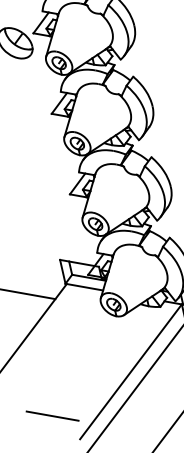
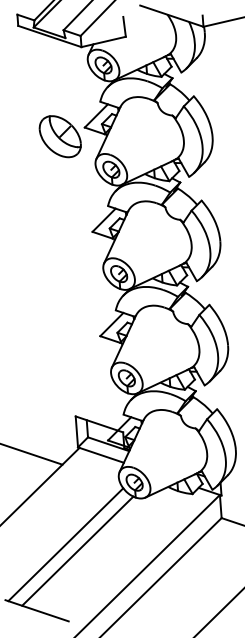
line: (67, 361) -> (65, 544), added
line: (77, 364) -> (77, 550), added

